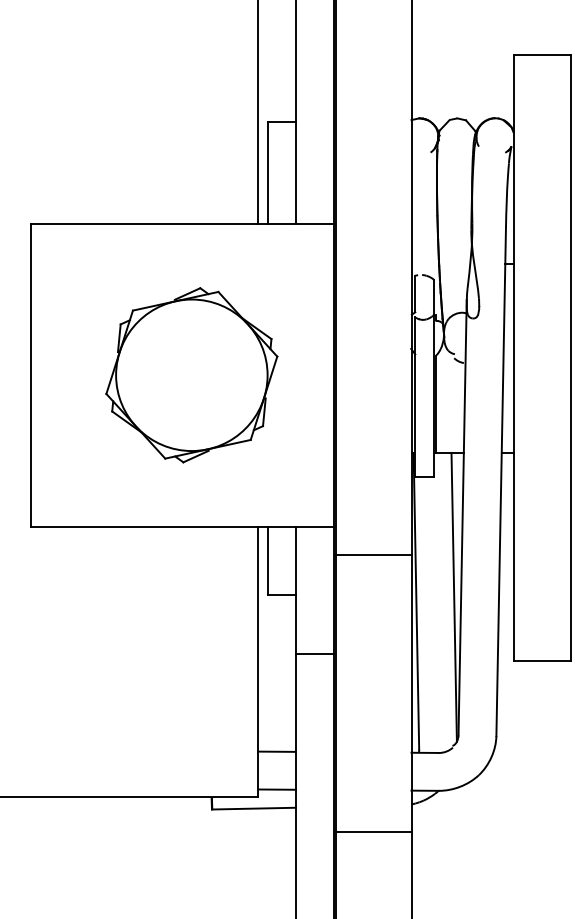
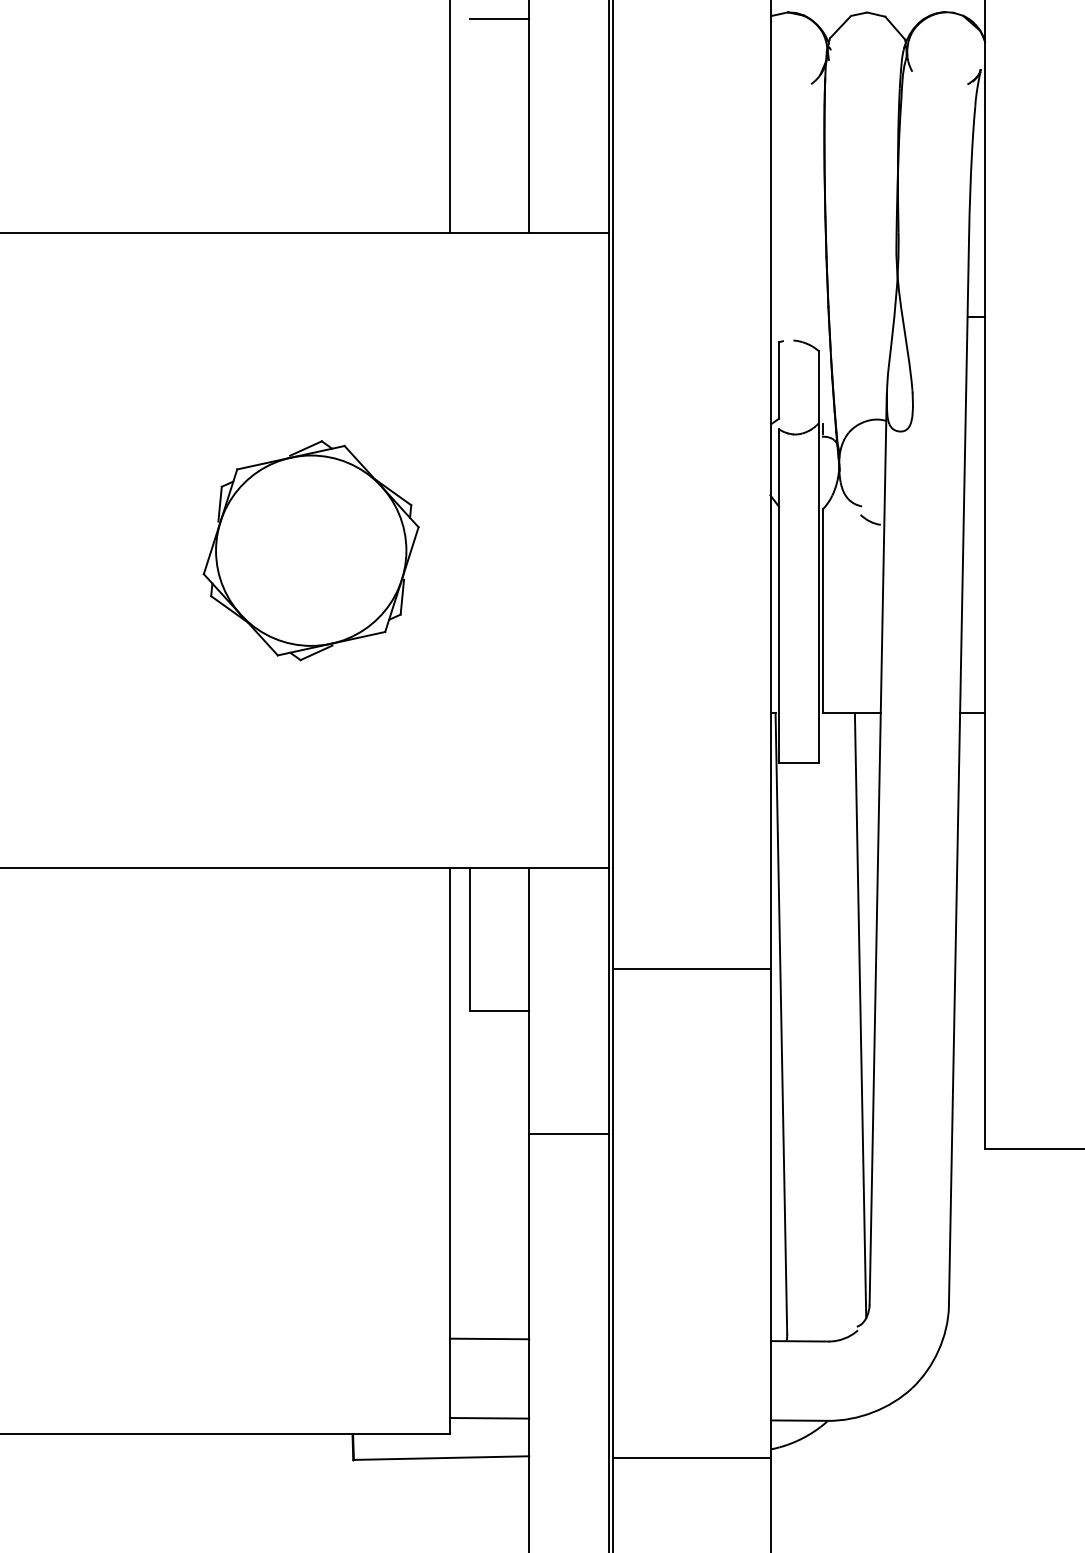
line: (267, 172) -> (469, 125), removed
part: (191, 375) -> (310, 550), size x0.6
line: (373, 555) -> (691, 969), moved
line: (373, 831) -> (691, 1457), moved

